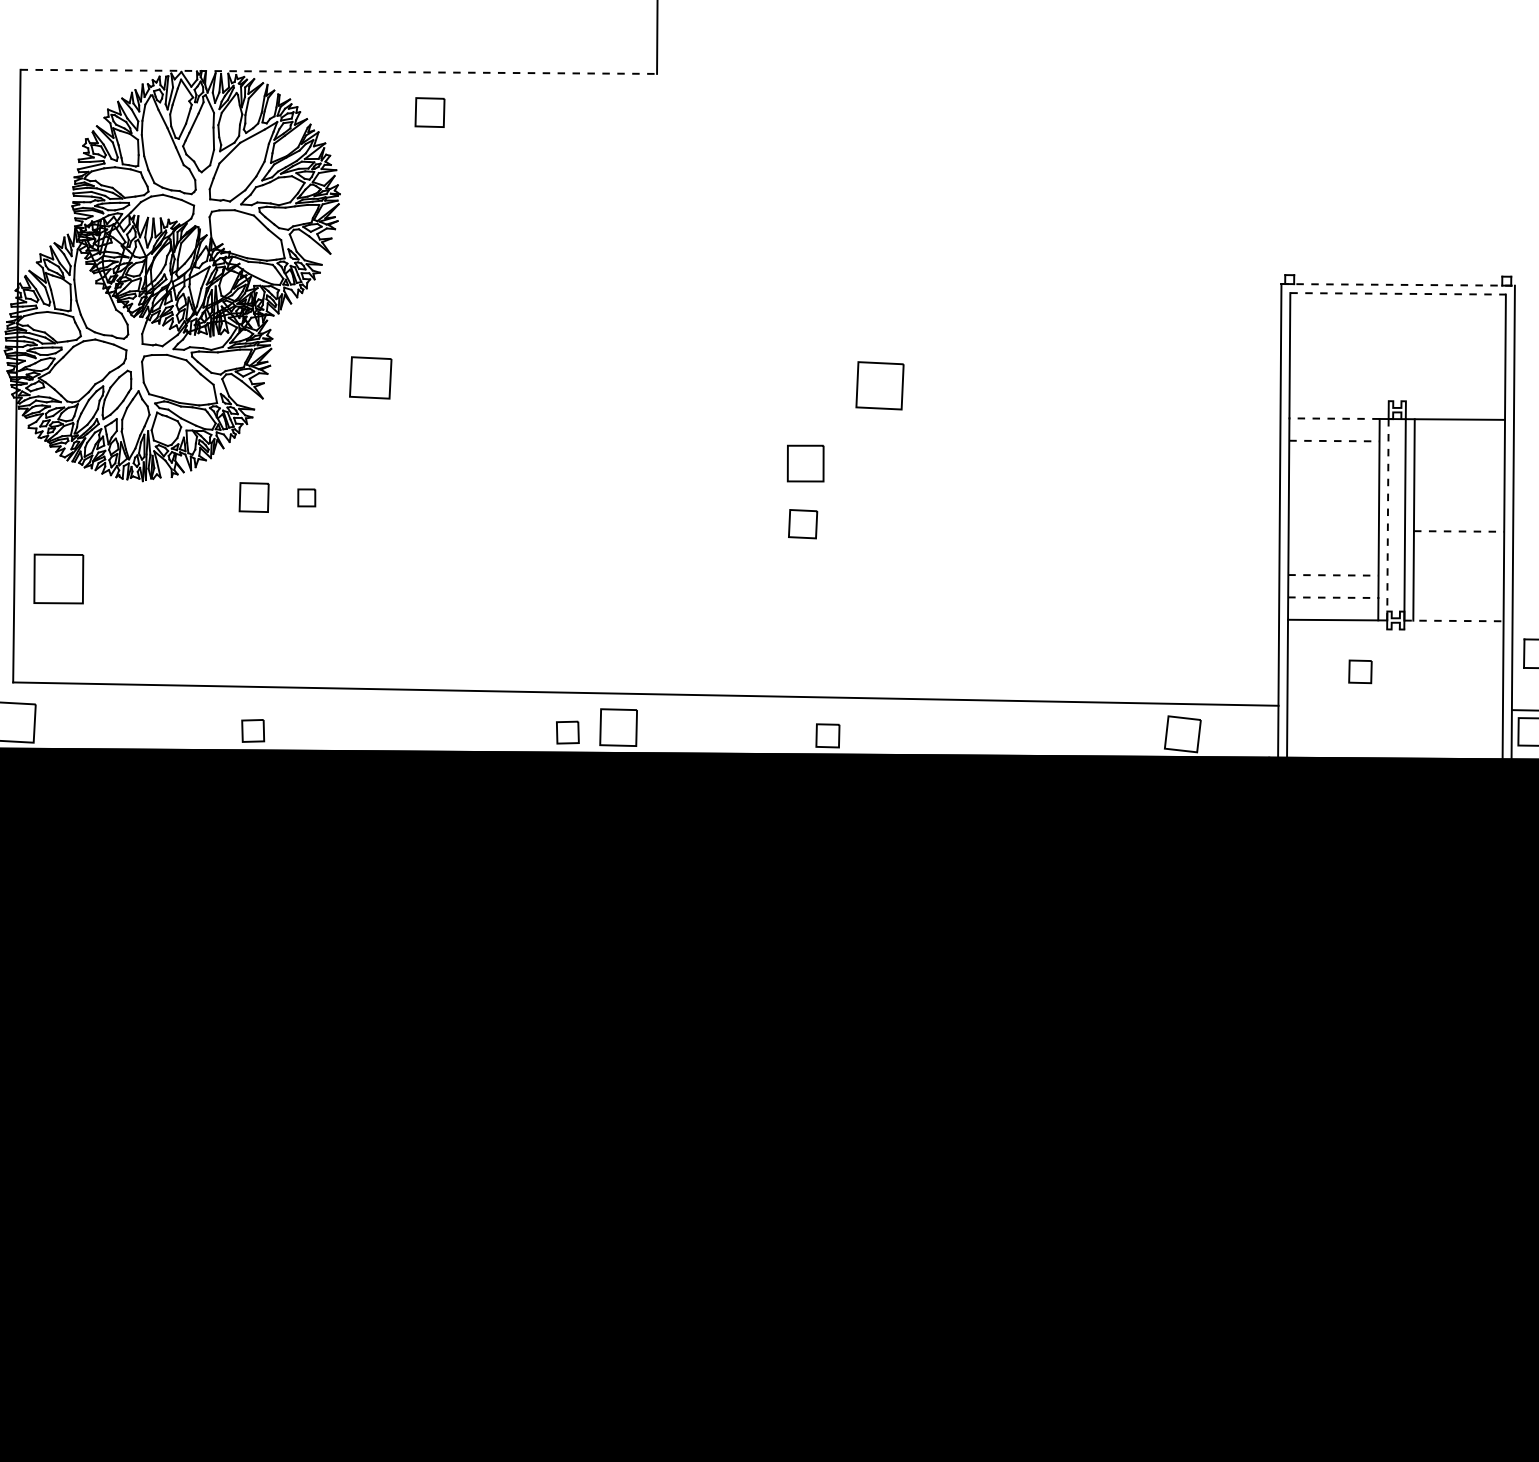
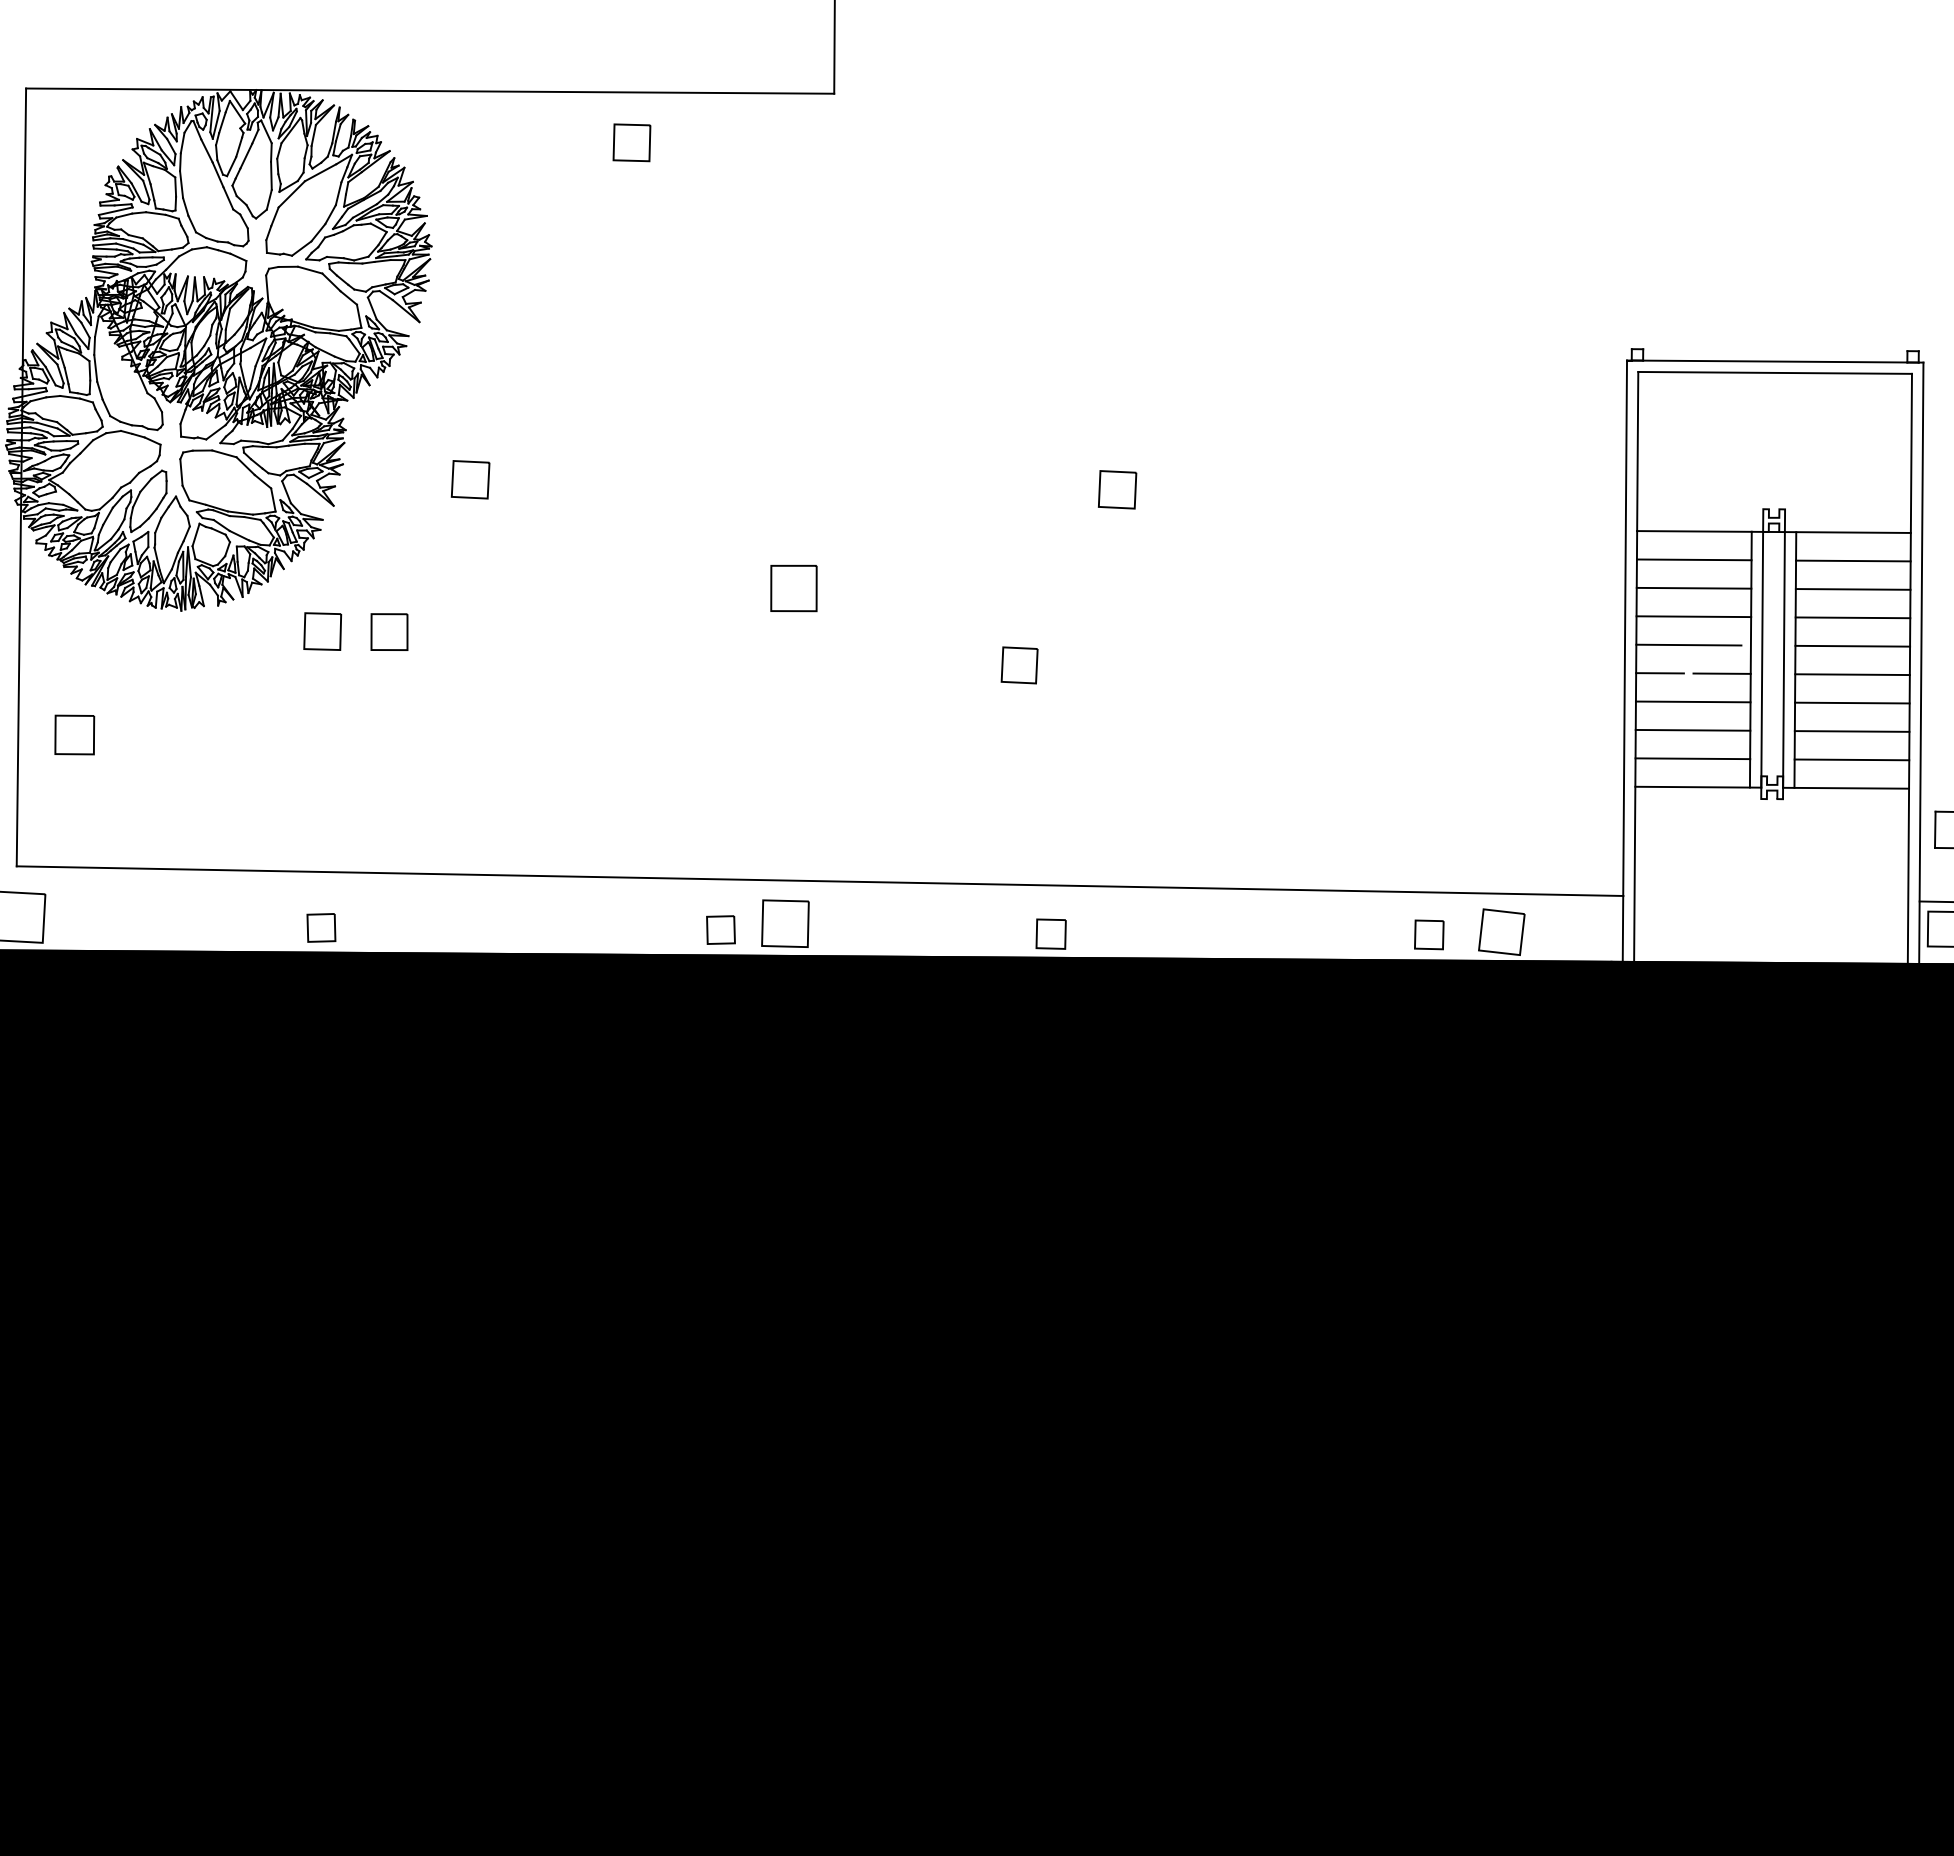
line: (339, 72) -> (430, 91), dashed -> solid
part: (429, 112) -> (631, 142), moved
line: (1398, 284) -> (1775, 361), dashed -> solid
line: (1398, 293) -> (1775, 372), dashed -> solid
part: (370, 377) -> (470, 479), size x0.71
part: (880, 385) -> (1117, 489), size x0.62
line: (1333, 418) -> (1693, 531), dashed -> solid
line: (1334, 440) -> (1694, 559), dashed -> solid
line: (1459, 441) -> (1853, 560), added
line: (1333, 462) -> (1693, 587), added
part: (805, 463) -> (793, 588), moved
line: (1459, 464) -> (1852, 589), added
line: (1333, 485) -> (1693, 616), added
line: (1459, 486) -> (1852, 617), added
part: (306, 497) -> (389, 631), size x1.67
line: (1329, 507) -> (1688, 644), added
line: (1459, 508) -> (1852, 645), added
line: (1388, 519) -> (1762, 659), dashed -> solid
line: (1307, 530) -> (1659, 673), added
line: (1355, 530) -> (1721, 673), added
line: (1459, 531) -> (1853, 674), dashed -> solid
line: (1333, 552) -> (1692, 701), added
line: (1459, 553) -> (1852, 702), added
line: (1333, 575) -> (1693, 730), dashed -> solid
line: (1458, 576) -> (1851, 731), added
part: (58, 578) -> (74, 734), size x0.62
line: (1333, 597) -> (1693, 758), dashed -> solid
line: (1458, 598) -> (1851, 759), added
line: (1454, 621) -> (1846, 788), dashed -> solid
part: (1360, 671) -> (1429, 934), moved

